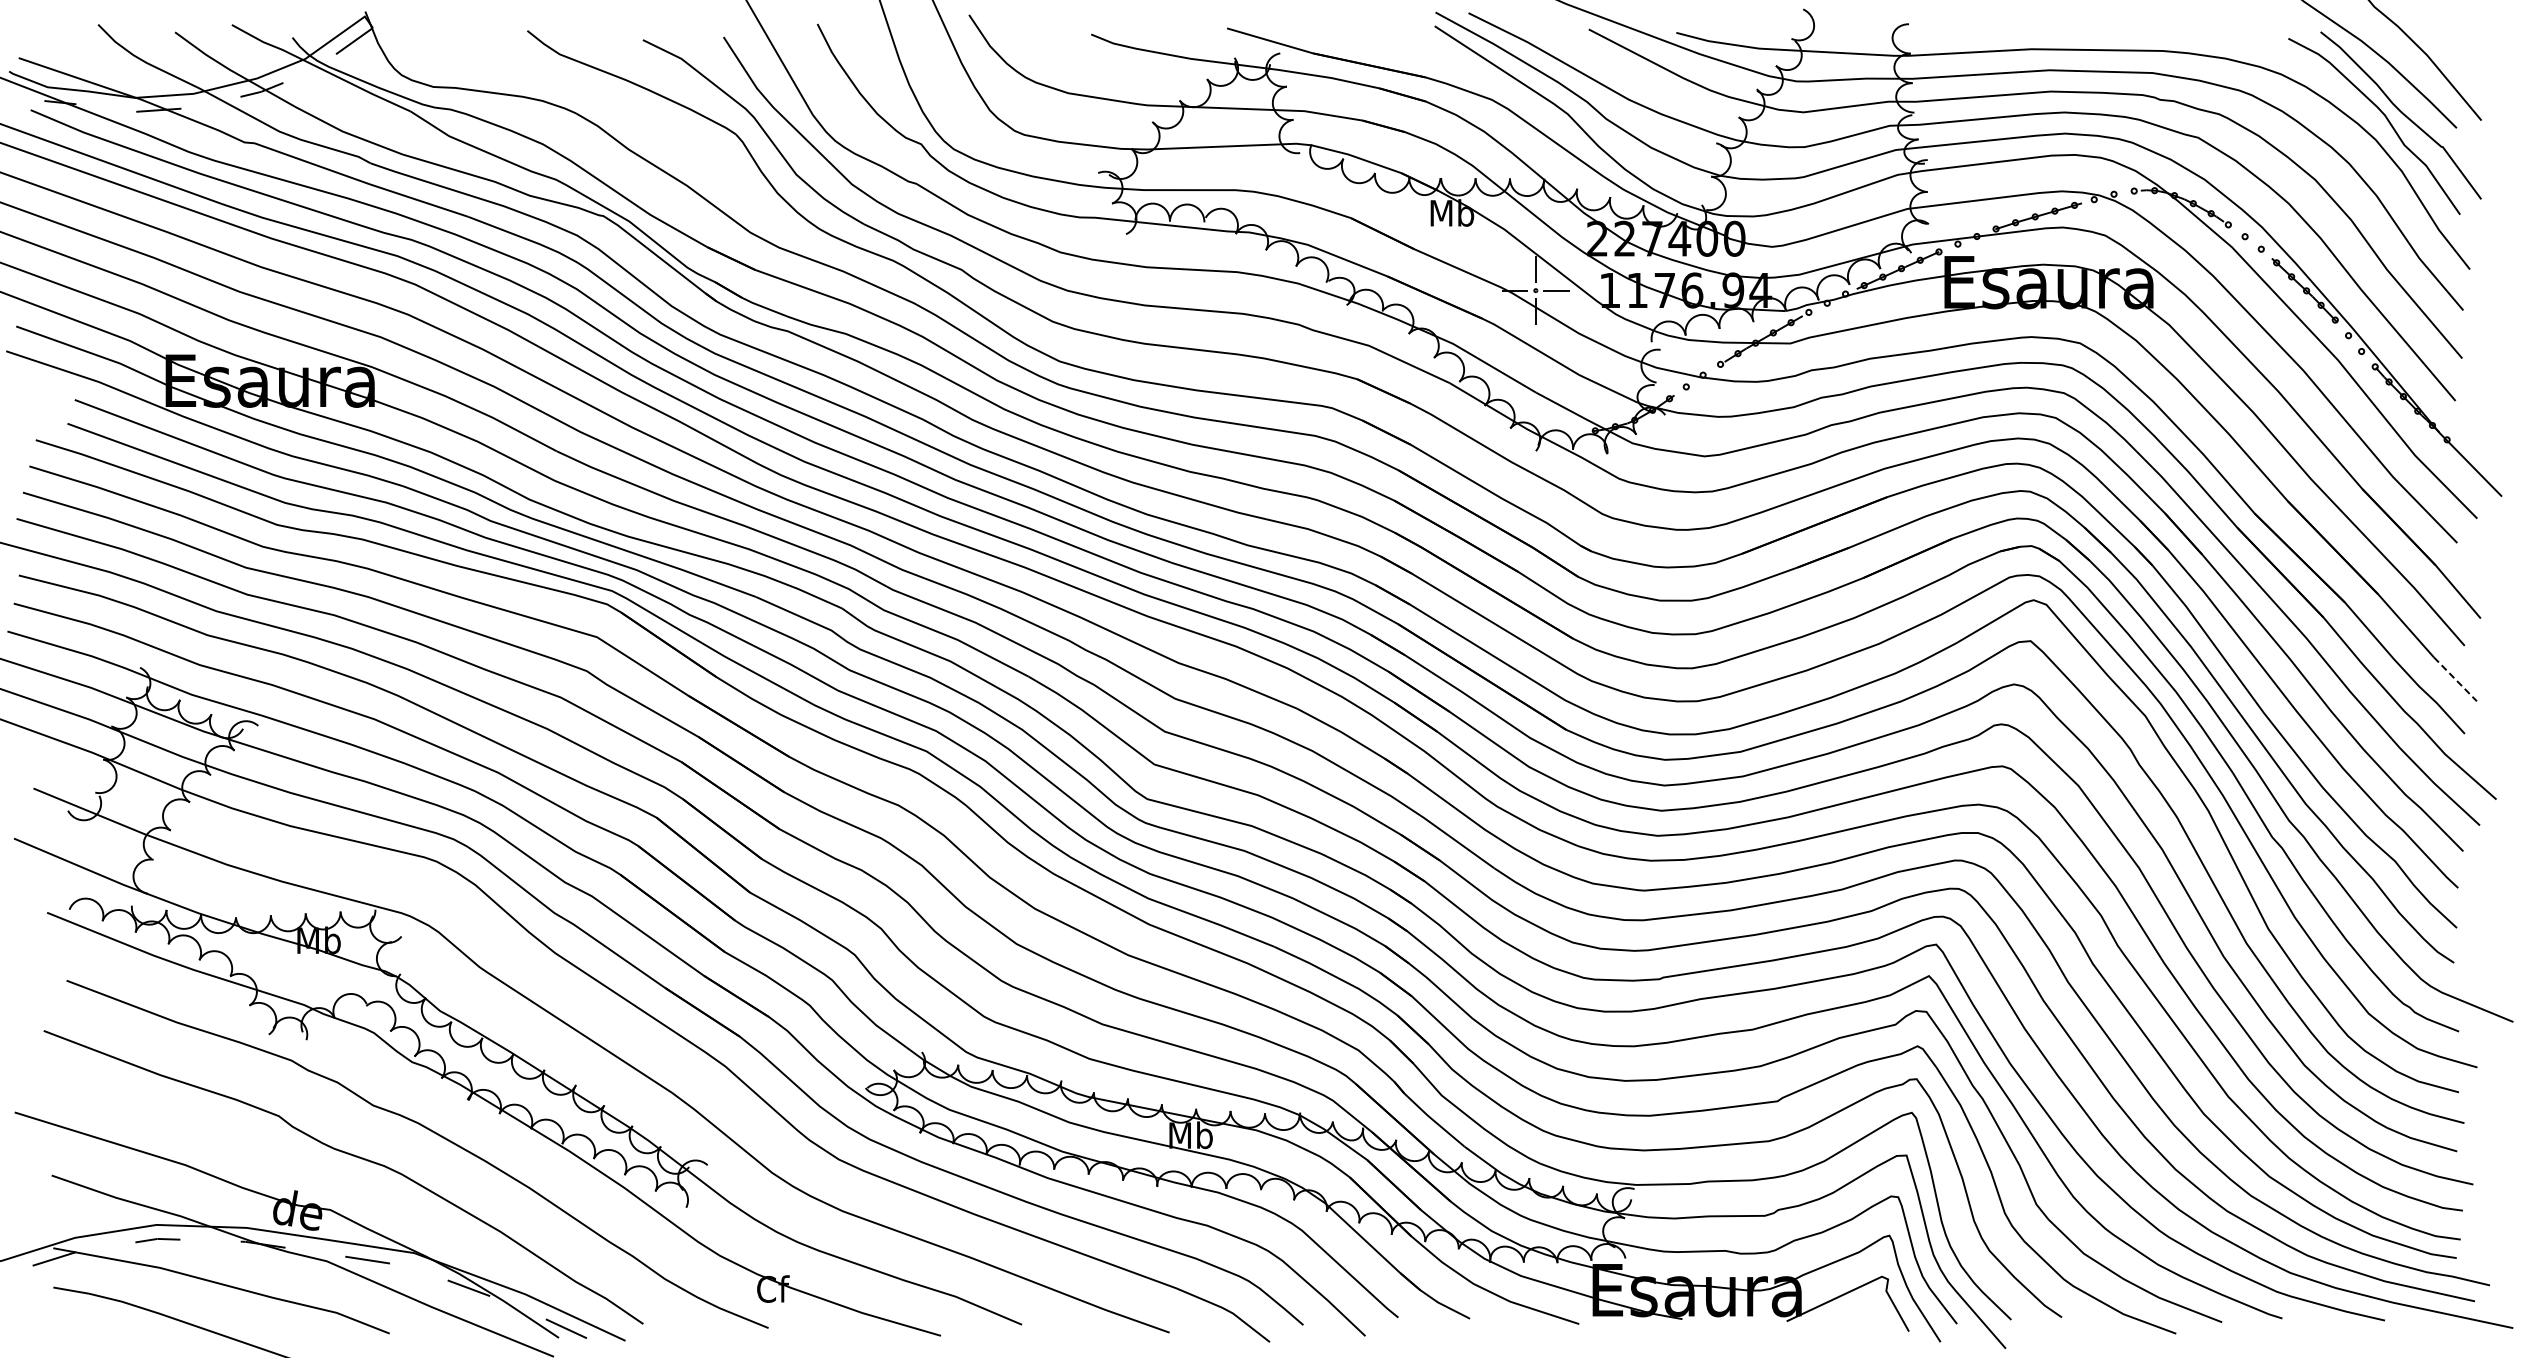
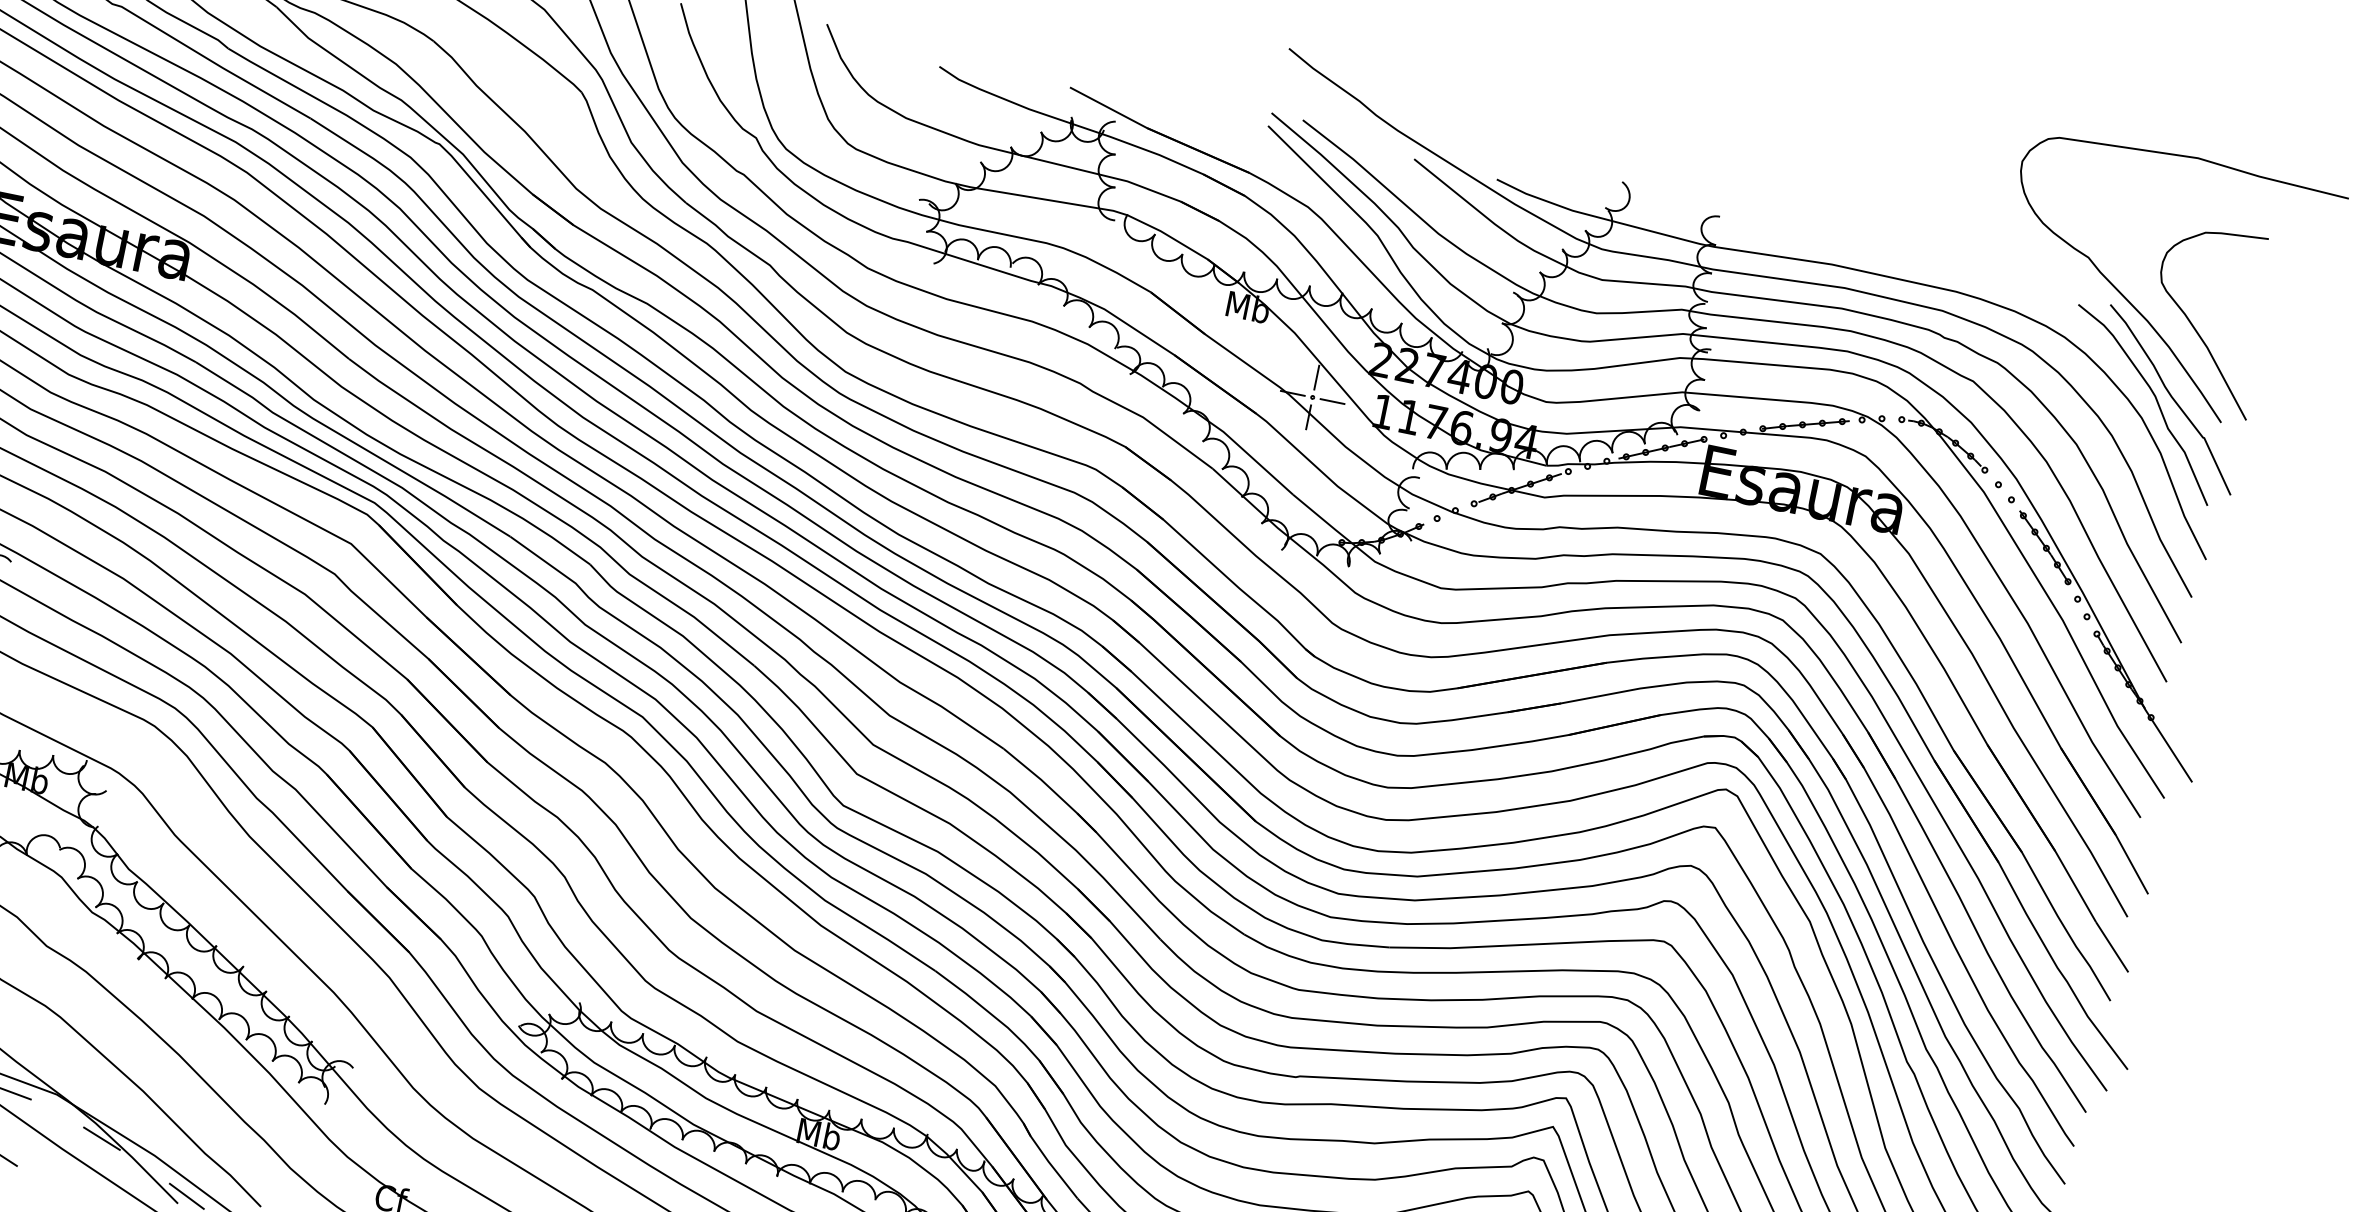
line: (2455, 679) -> (2112, 947), dashed -> solid

